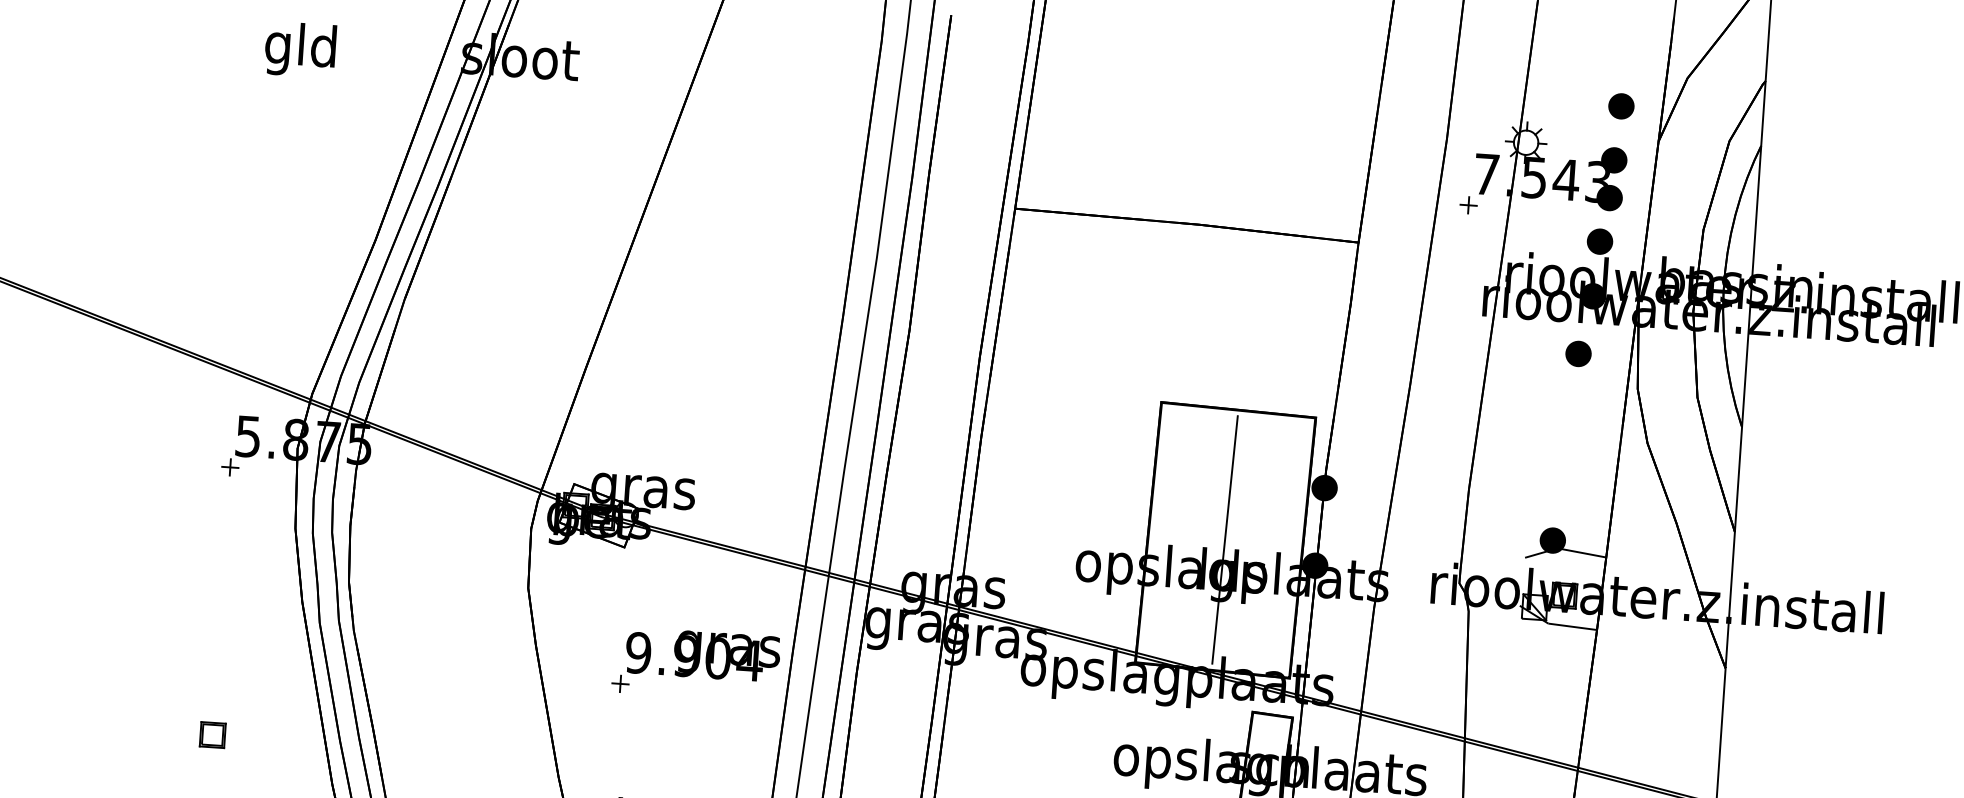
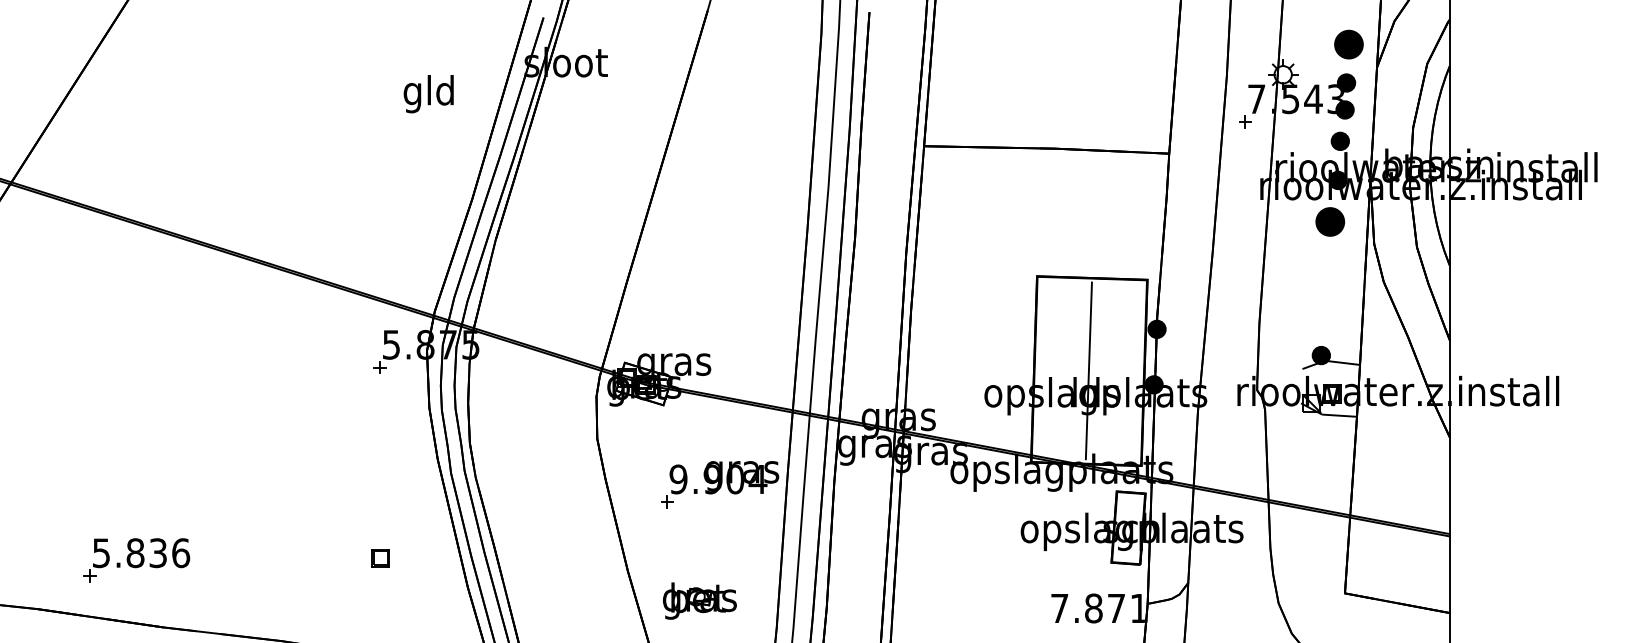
text: (300, 50) -> (428, 94), moved
part: (1620, 105) -> (1348, 43), size x1.6
part: (1578, 353) -> (1330, 221), size x1.6

